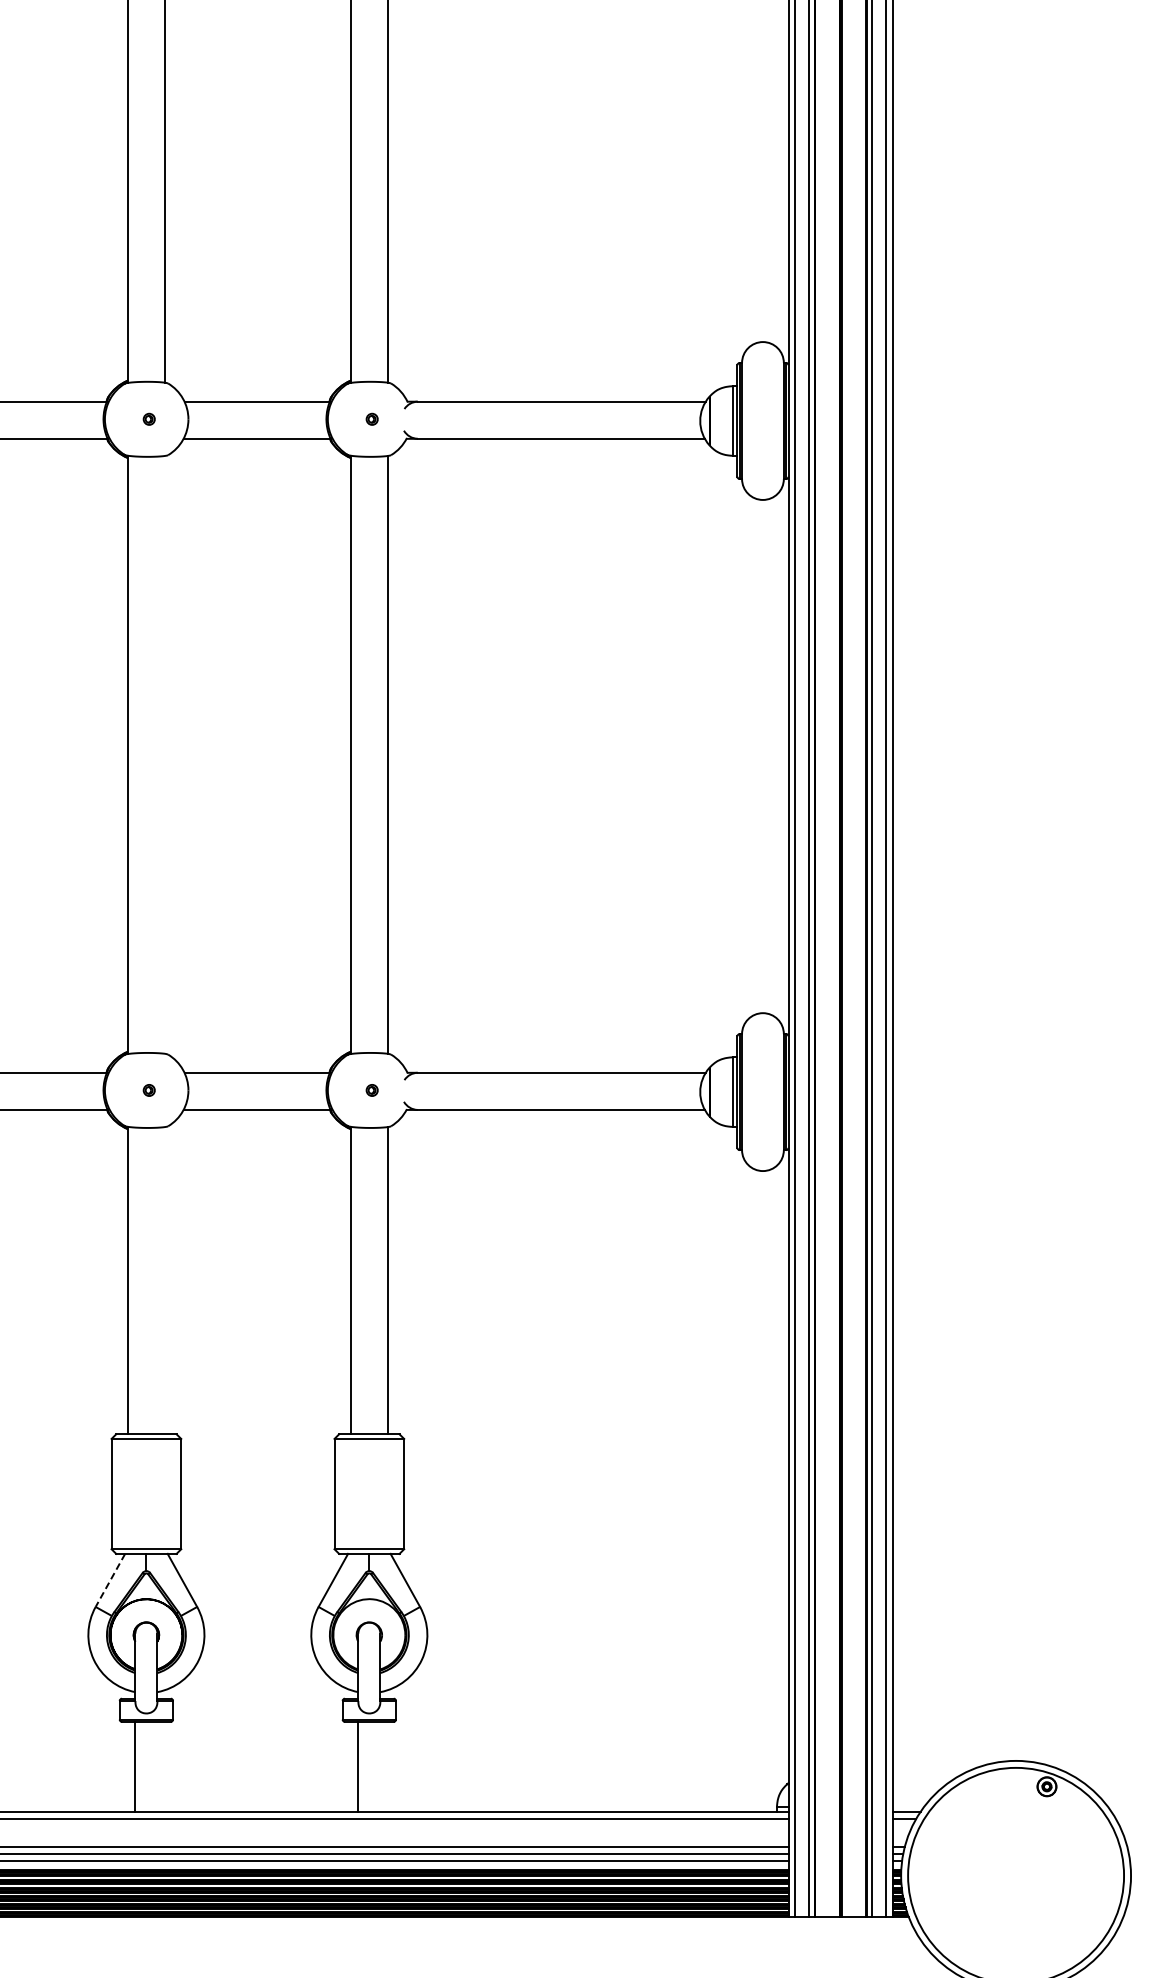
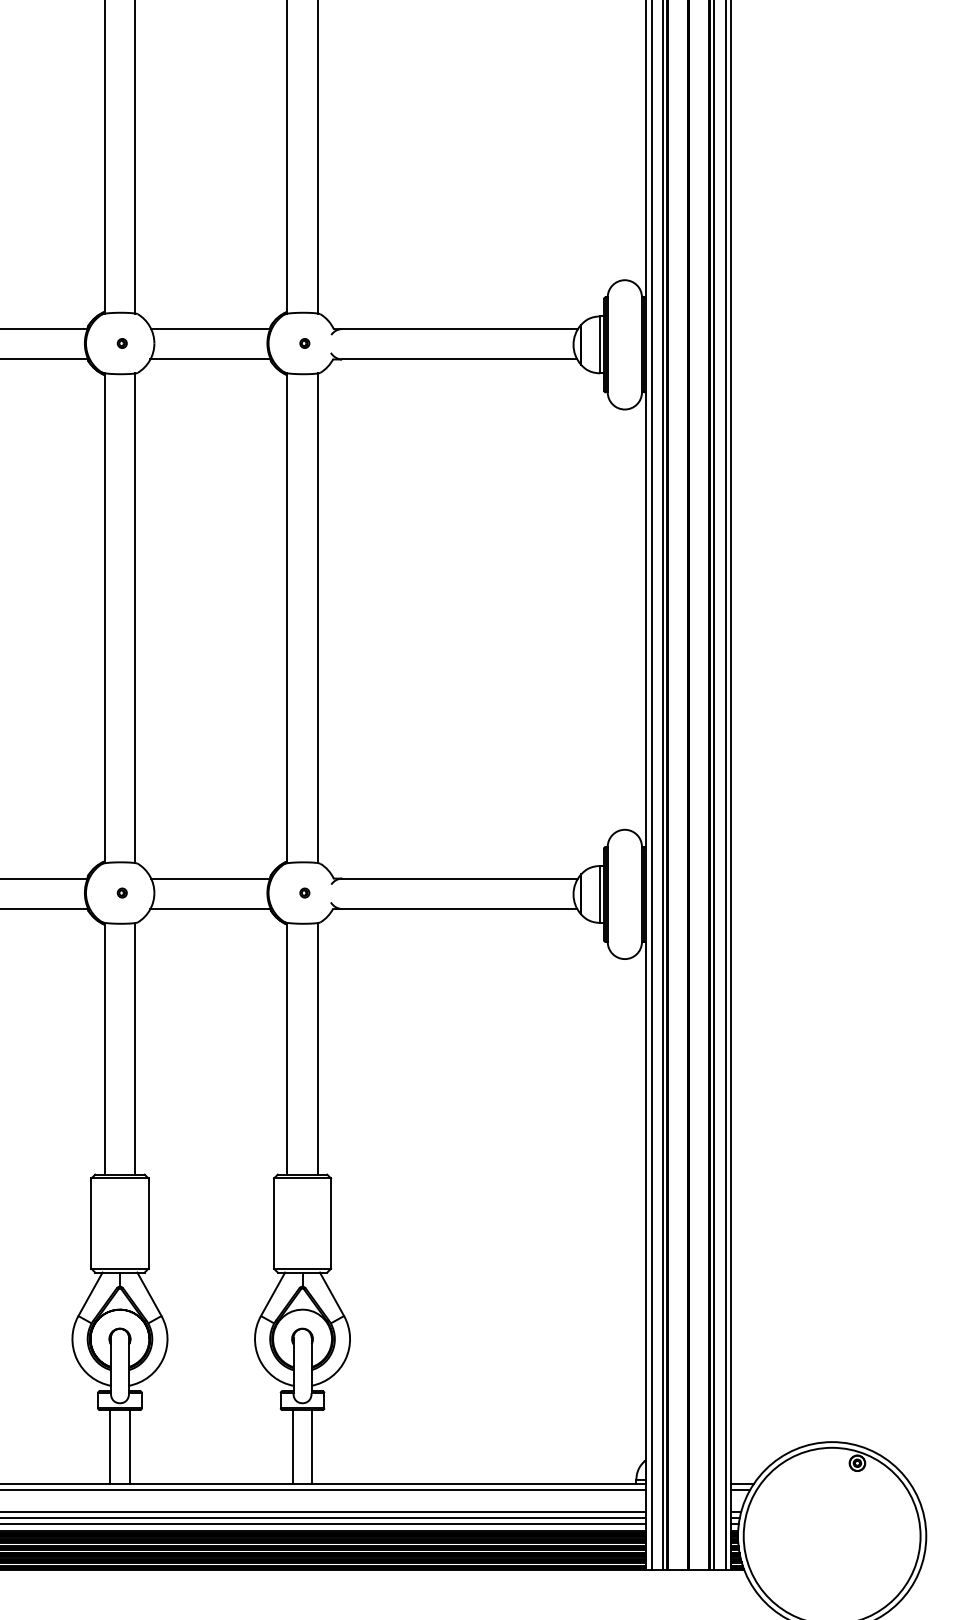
line: (165, 754) -> (135, 617), added
line: (165, 1280) -> (135, 1048), added
line: (110, 1580) -> (90, 1294), dashed -> solid
line: (158, 1766) -> (129, 1446), added
line: (380, 1766) -> (311, 1446), added

